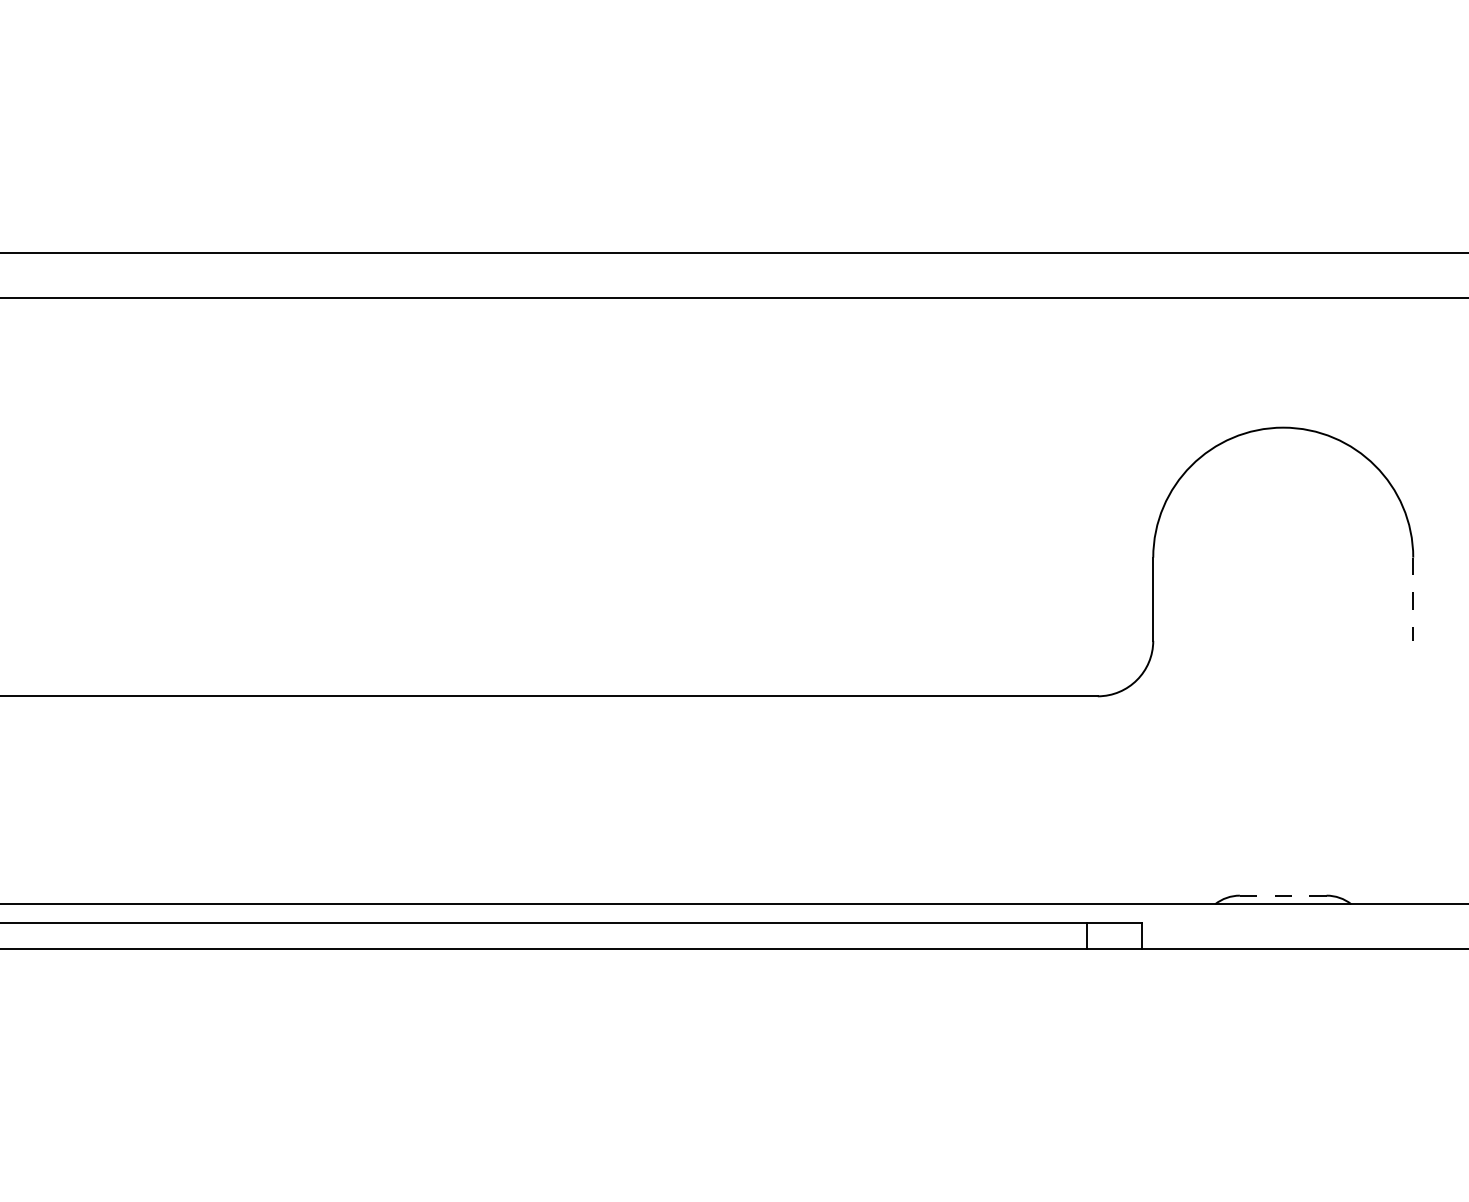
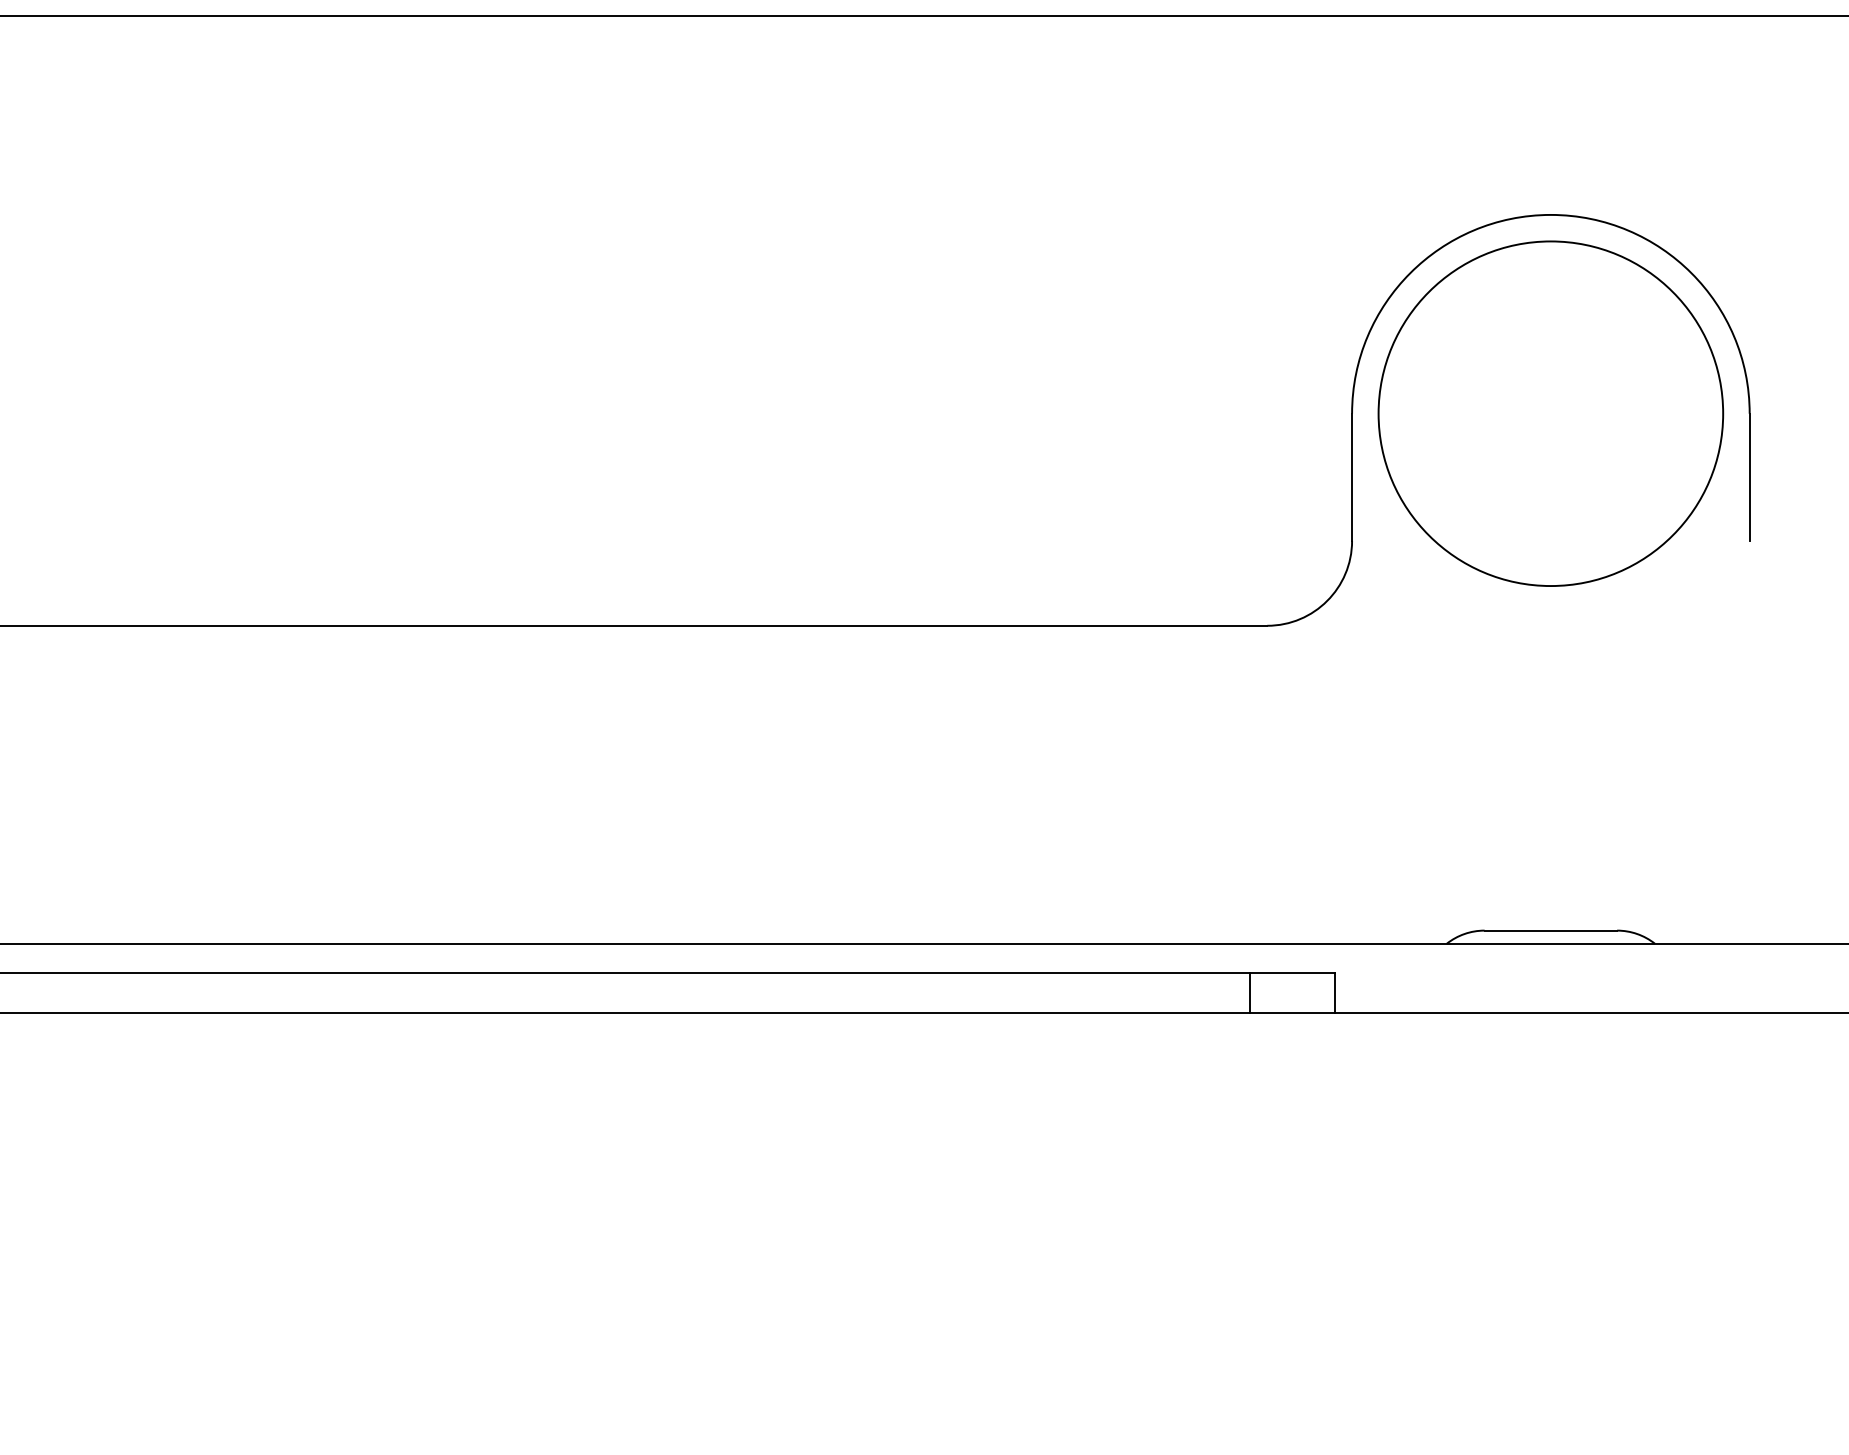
circle: (1282, 557) -> (1549, 413), added
line: (1413, 599) -> (1750, 477), dashed -> solid
line: (1282, 895) -> (1549, 930), dashed -> solid

